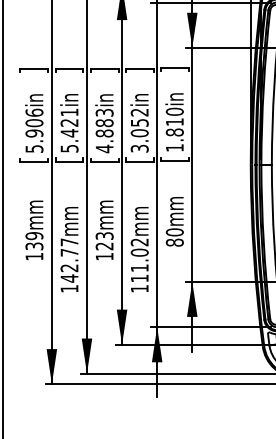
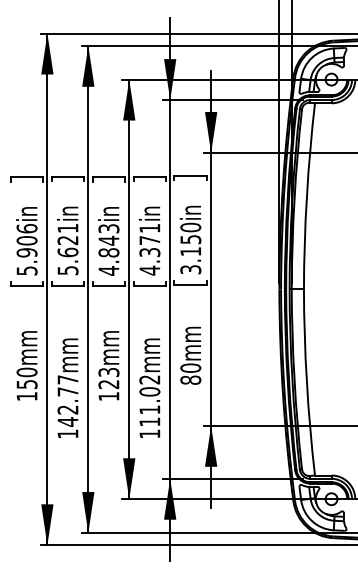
text: (104, 122) -> (108, 240), 4.883in -> 4.843in
text: (139, 130) -> (149, 249), 3.052in -> 4.371in
text: (69, 133) -> (67, 252), 5.421in -> 5.621in
text: (174, 134) -> (190, 254), 1.810in -> 3.150in
text: (33, 240) -> (26, 377), 139mm -> 150mm

